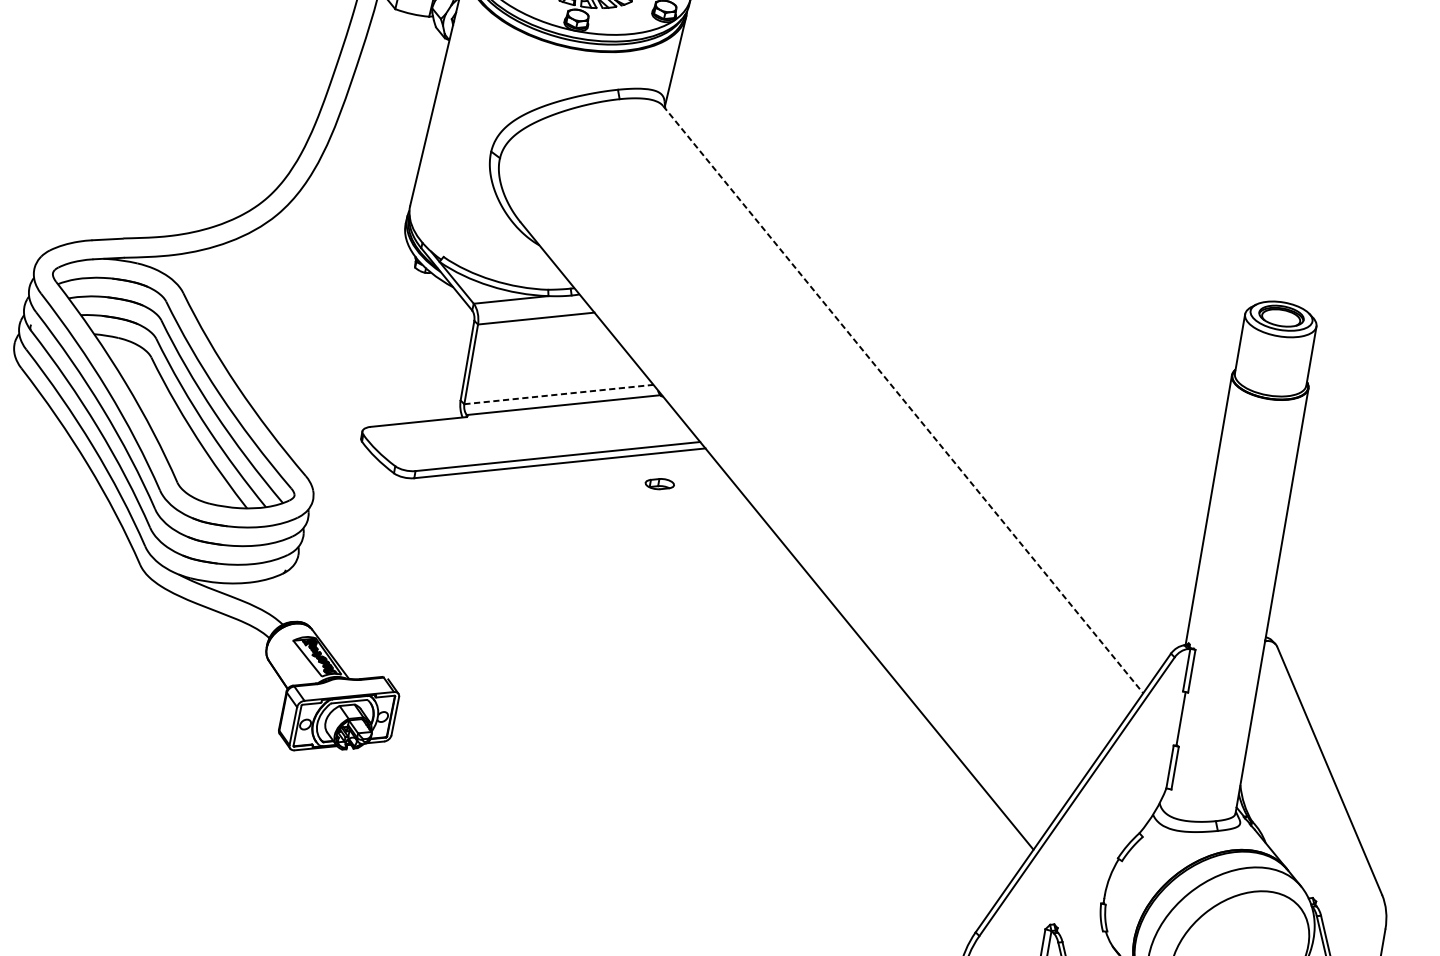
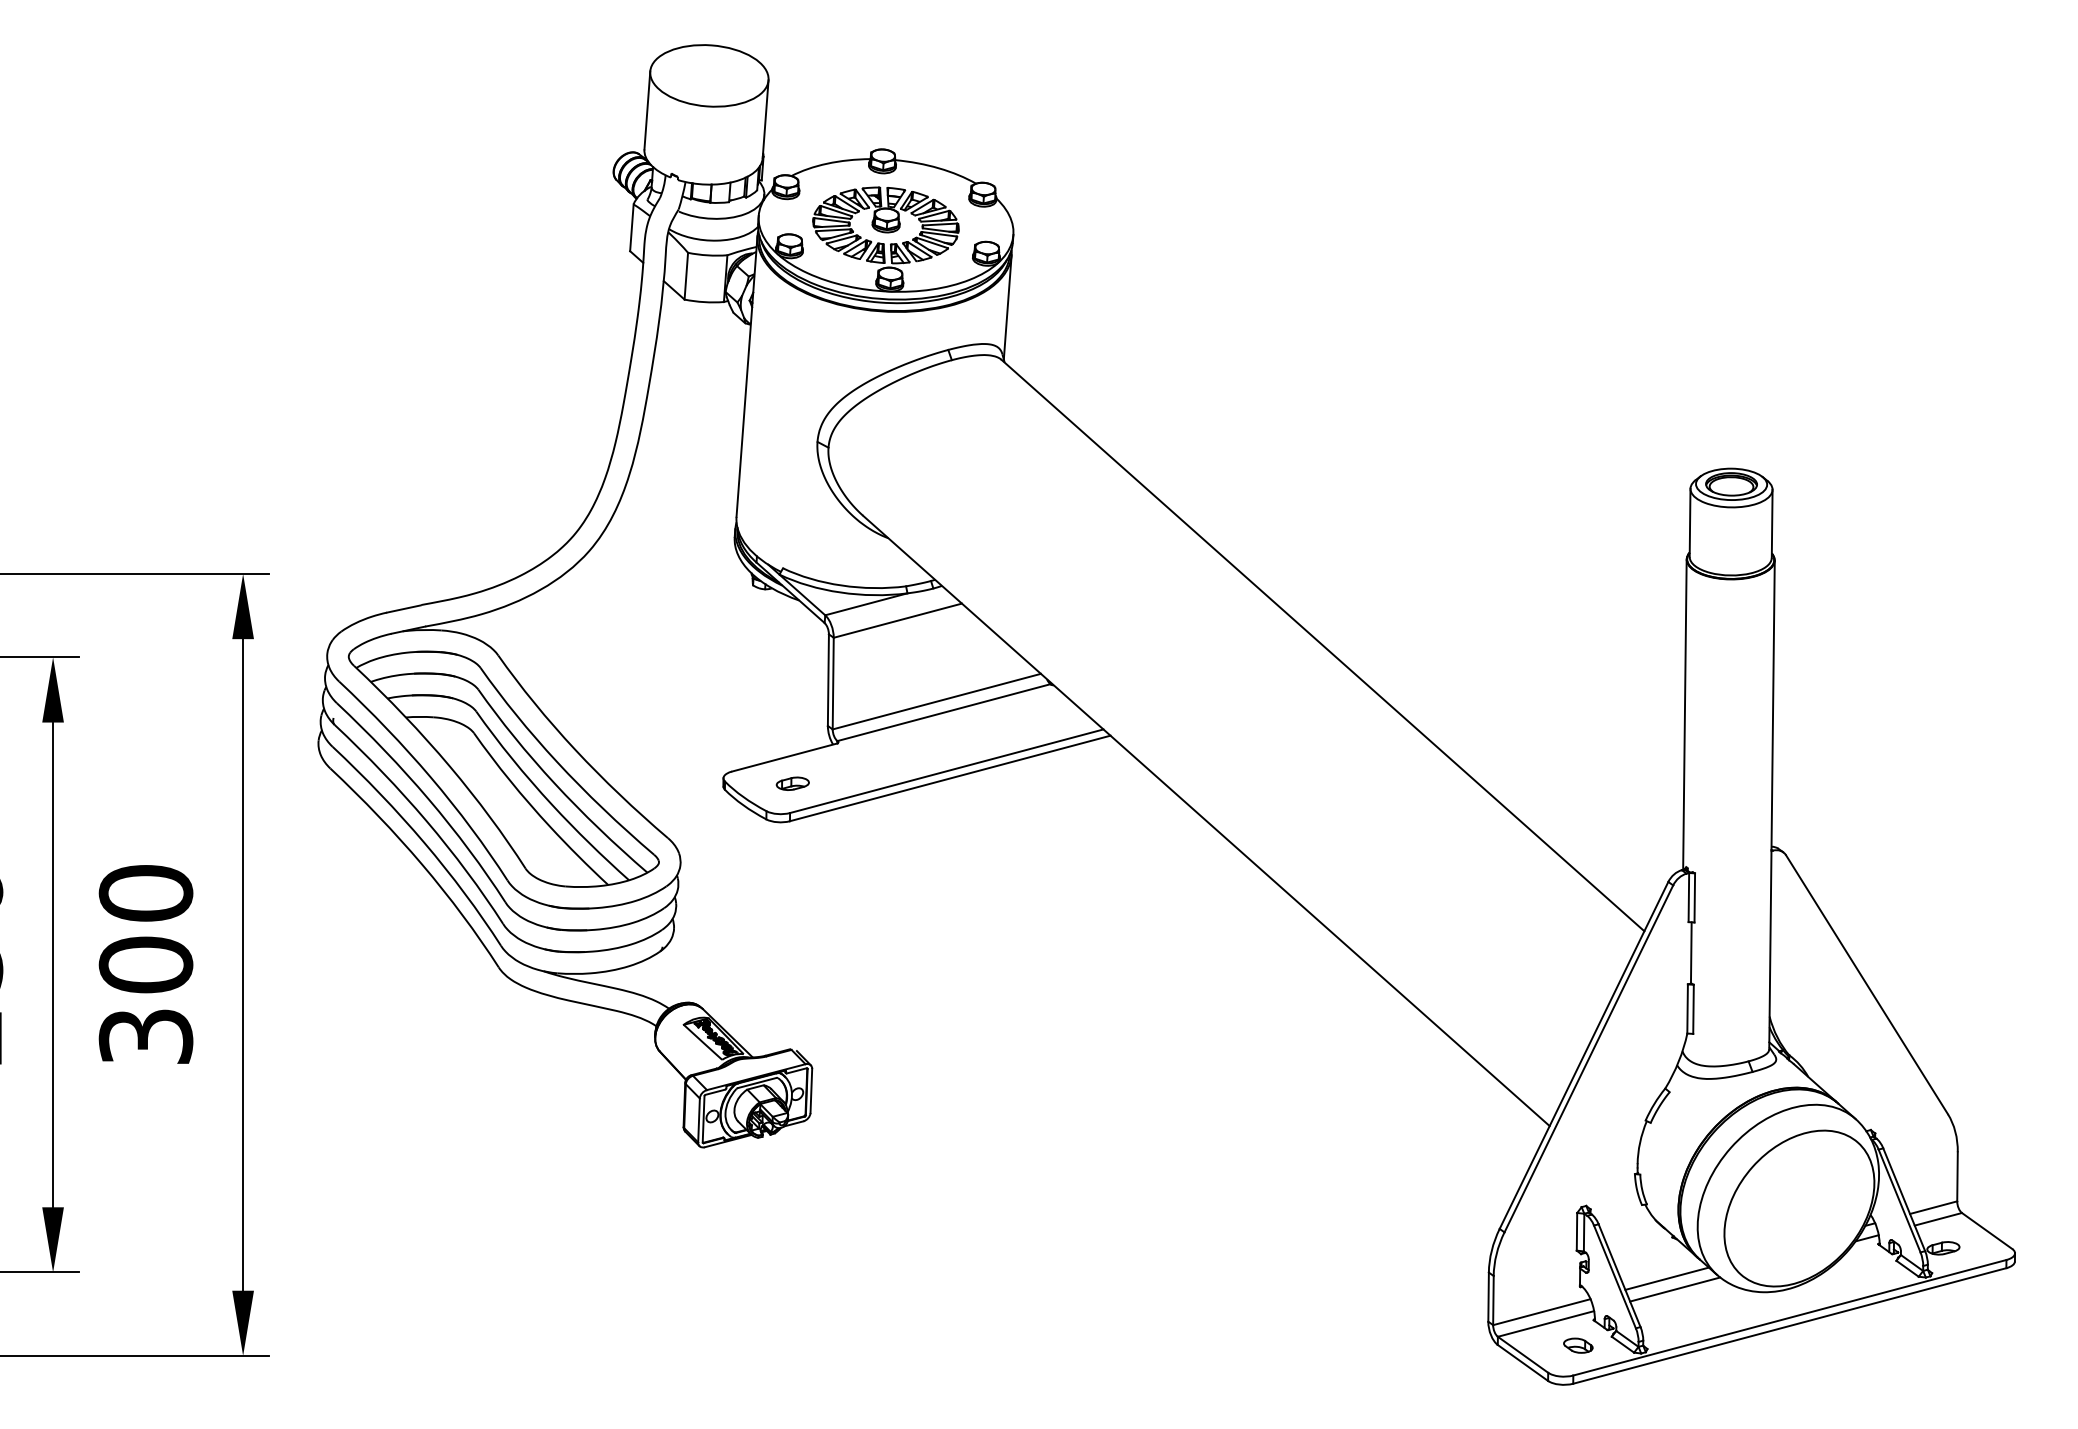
line: (558, 394) -> (936, 701), dashed -> solid
line: (903, 399) -> (1323, 645), dashed -> solid
part: (659, 483) -> (792, 783), moved

